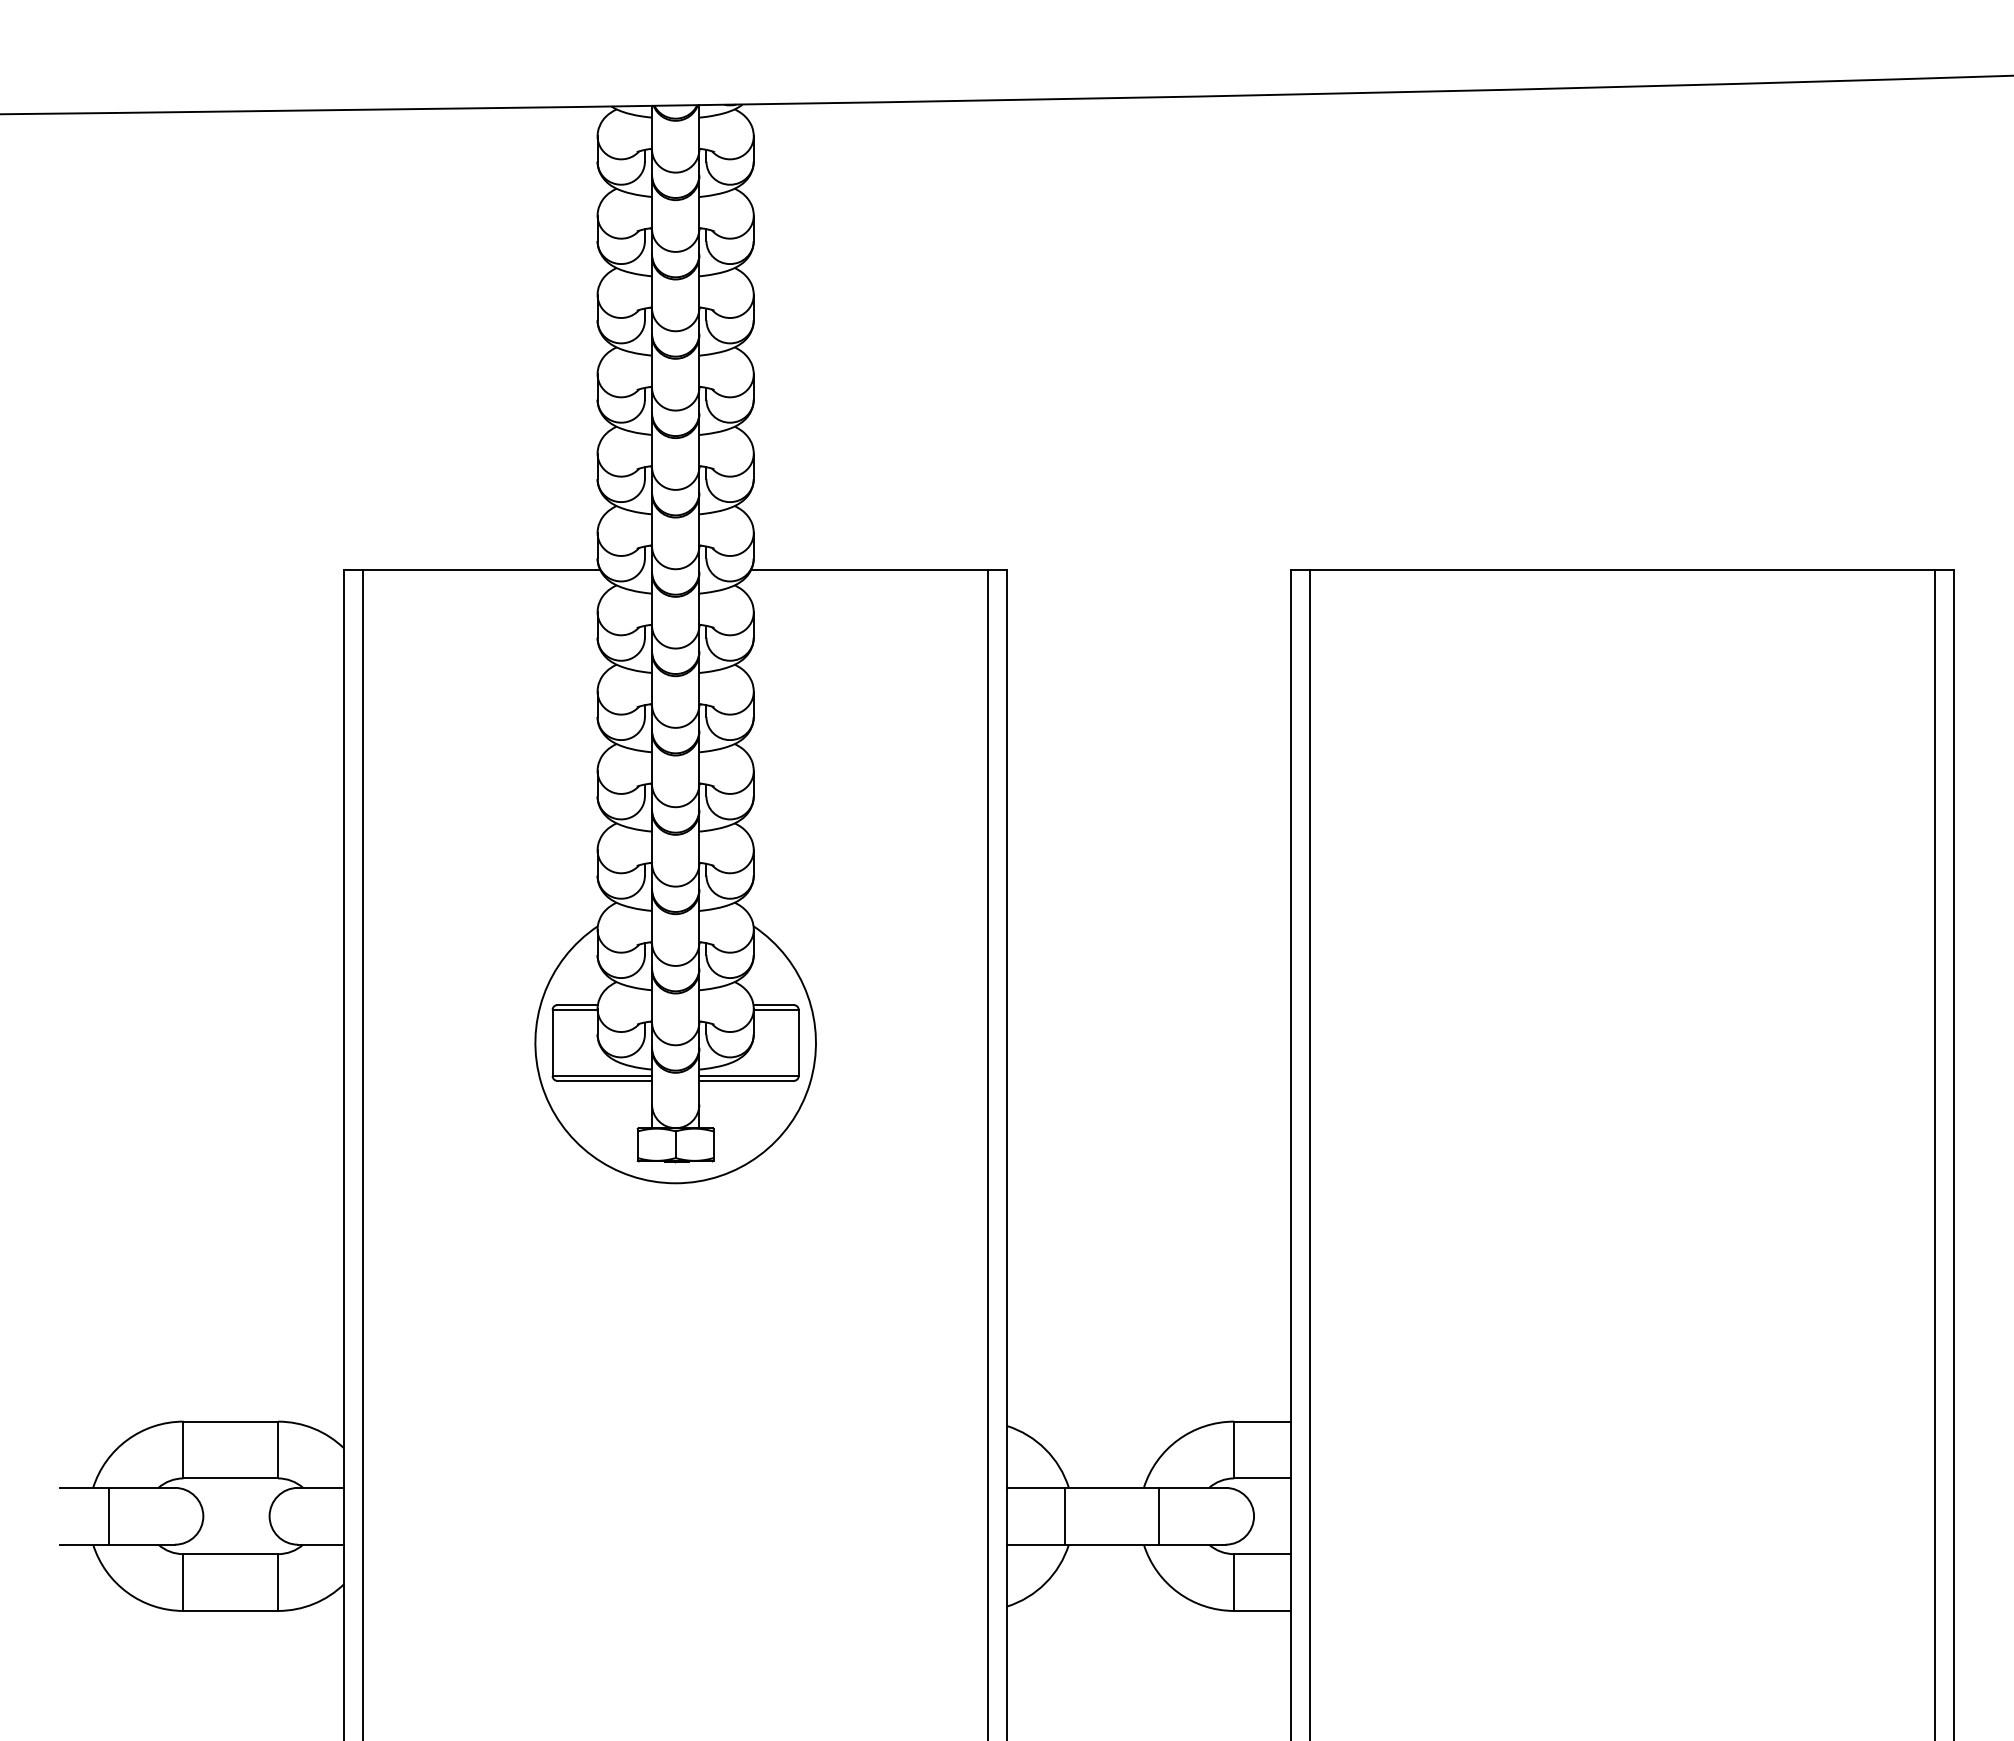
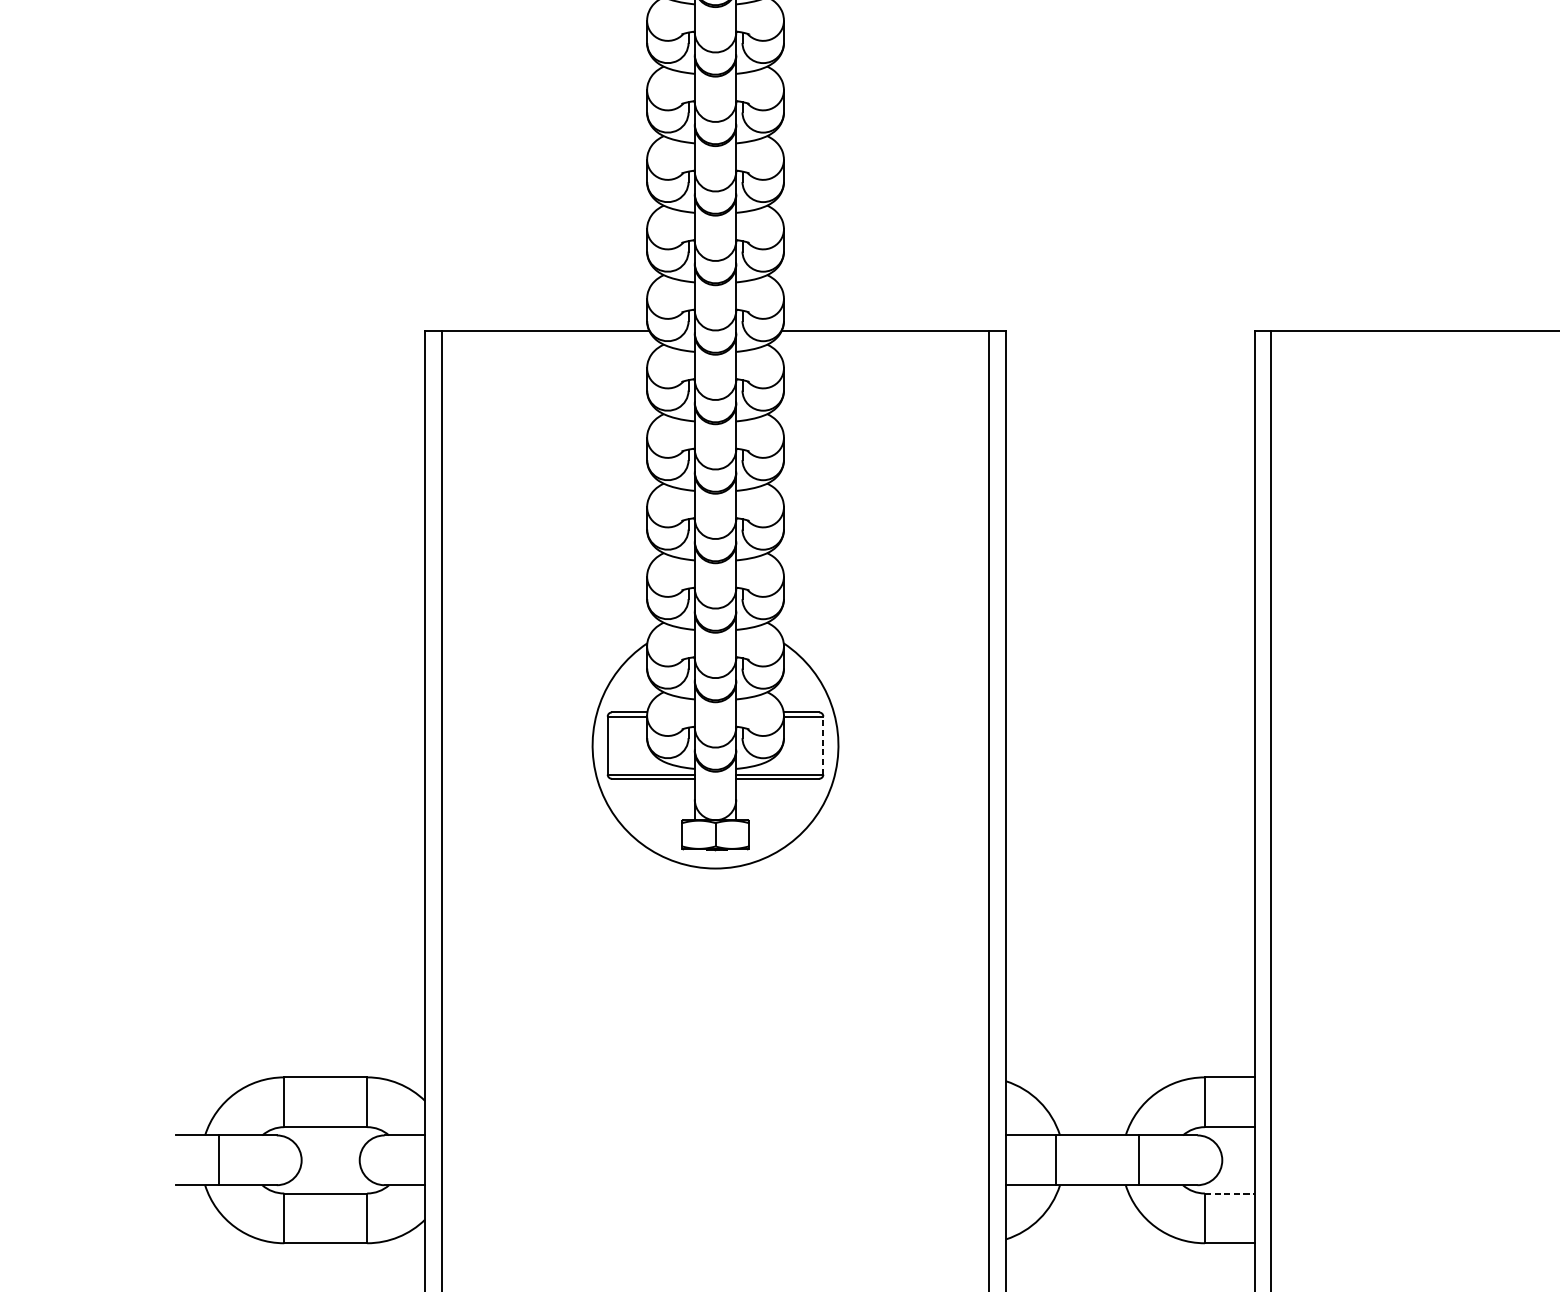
line: (798, 1042) -> (823, 745), solid -> dashed
line: (1263, 1554) -> (1230, 1193), solid -> dashed

